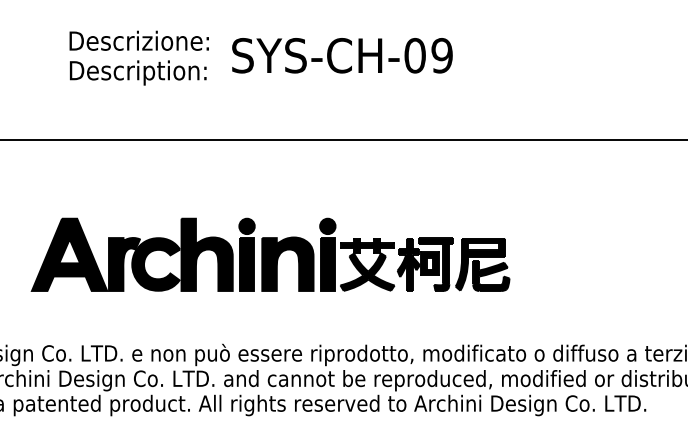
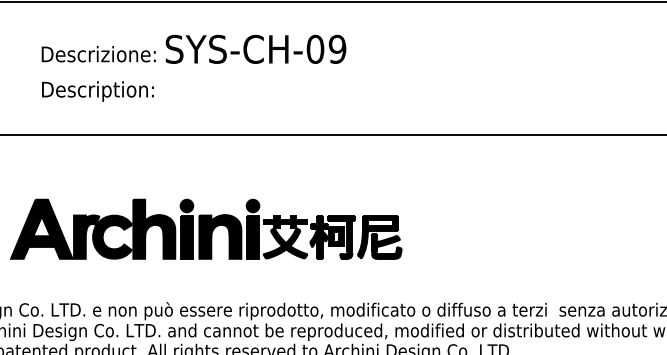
text: (341, 54) -> (255, 48), moved
text: (137, 72) -> (97, 91), moved

